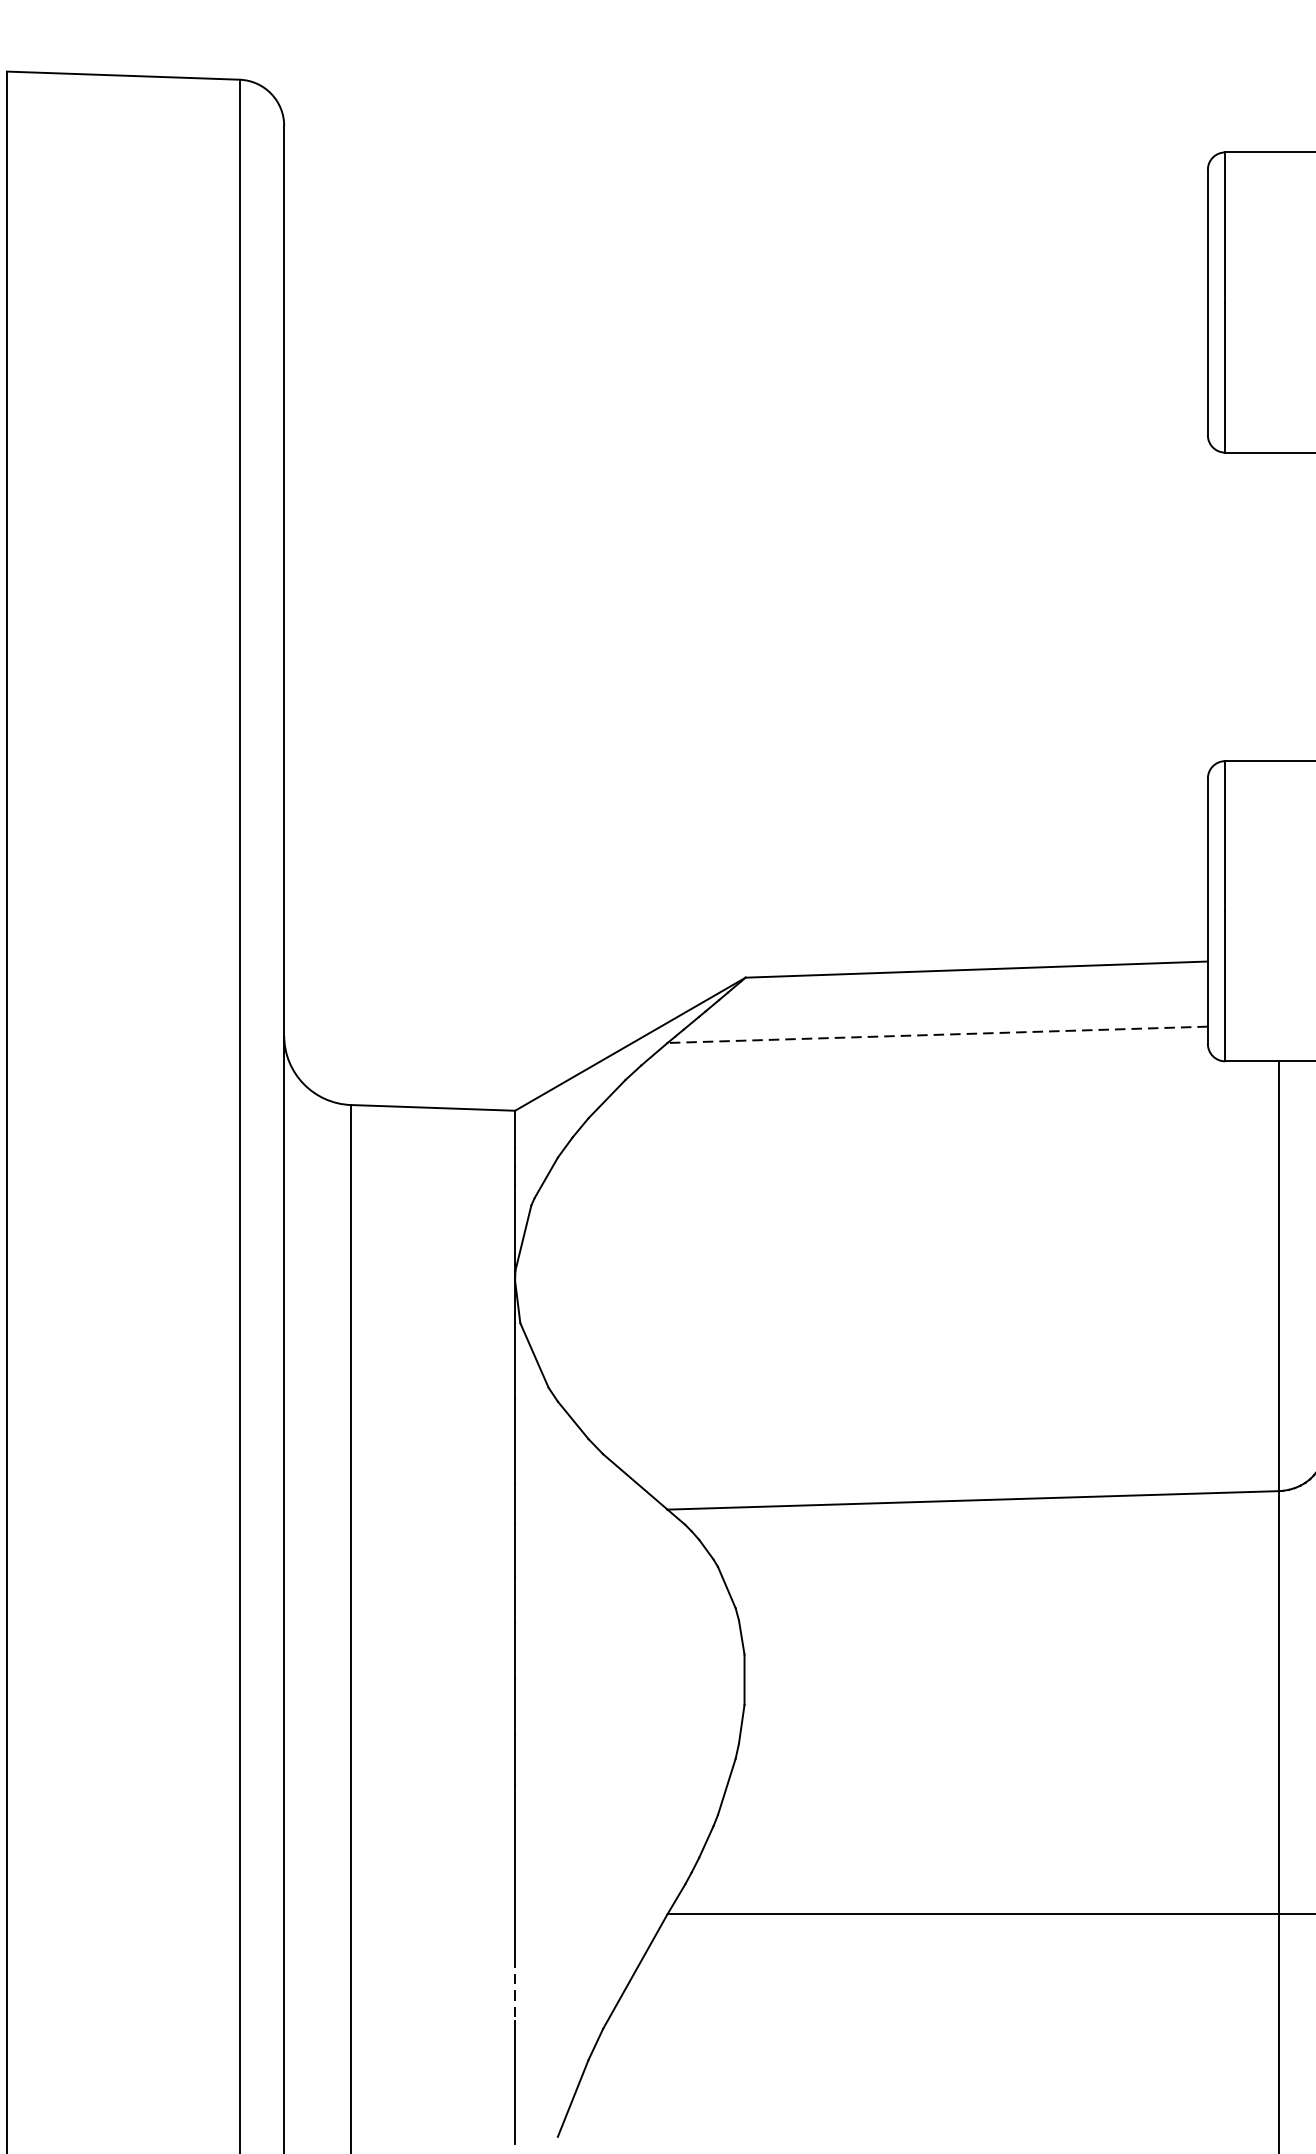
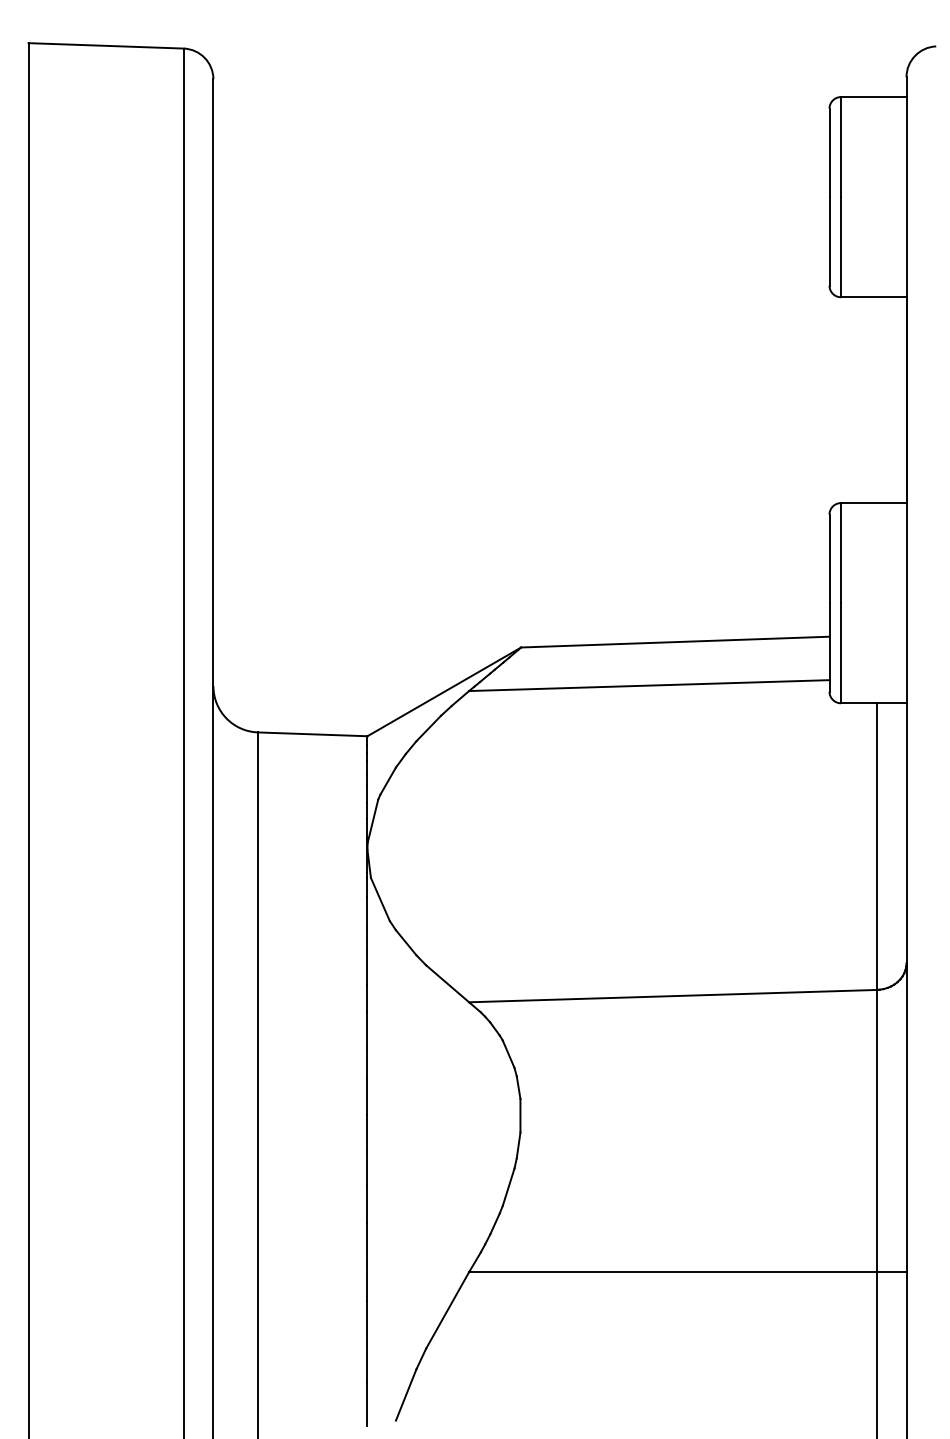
line: (936, 1034) -> (648, 685), dashed -> solid
line: (515, 1989) -> (367, 1322), dashed -> solid

